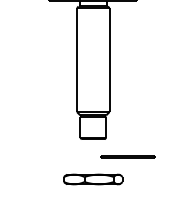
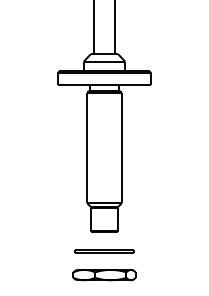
line: (128, 156) -> (104, 250), moved

